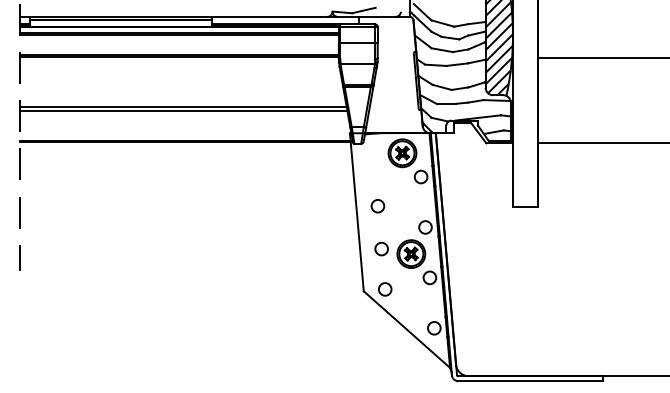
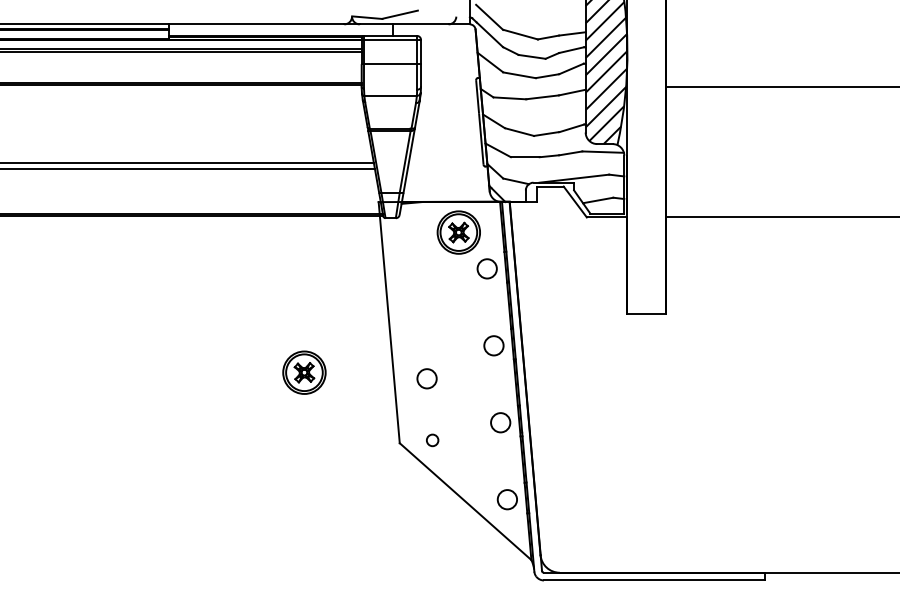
circle: (377, 206) -> (420, 313), removed
part: (411, 253) -> (304, 371), moved
circle: (385, 289) -> (432, 440), size x0.6

